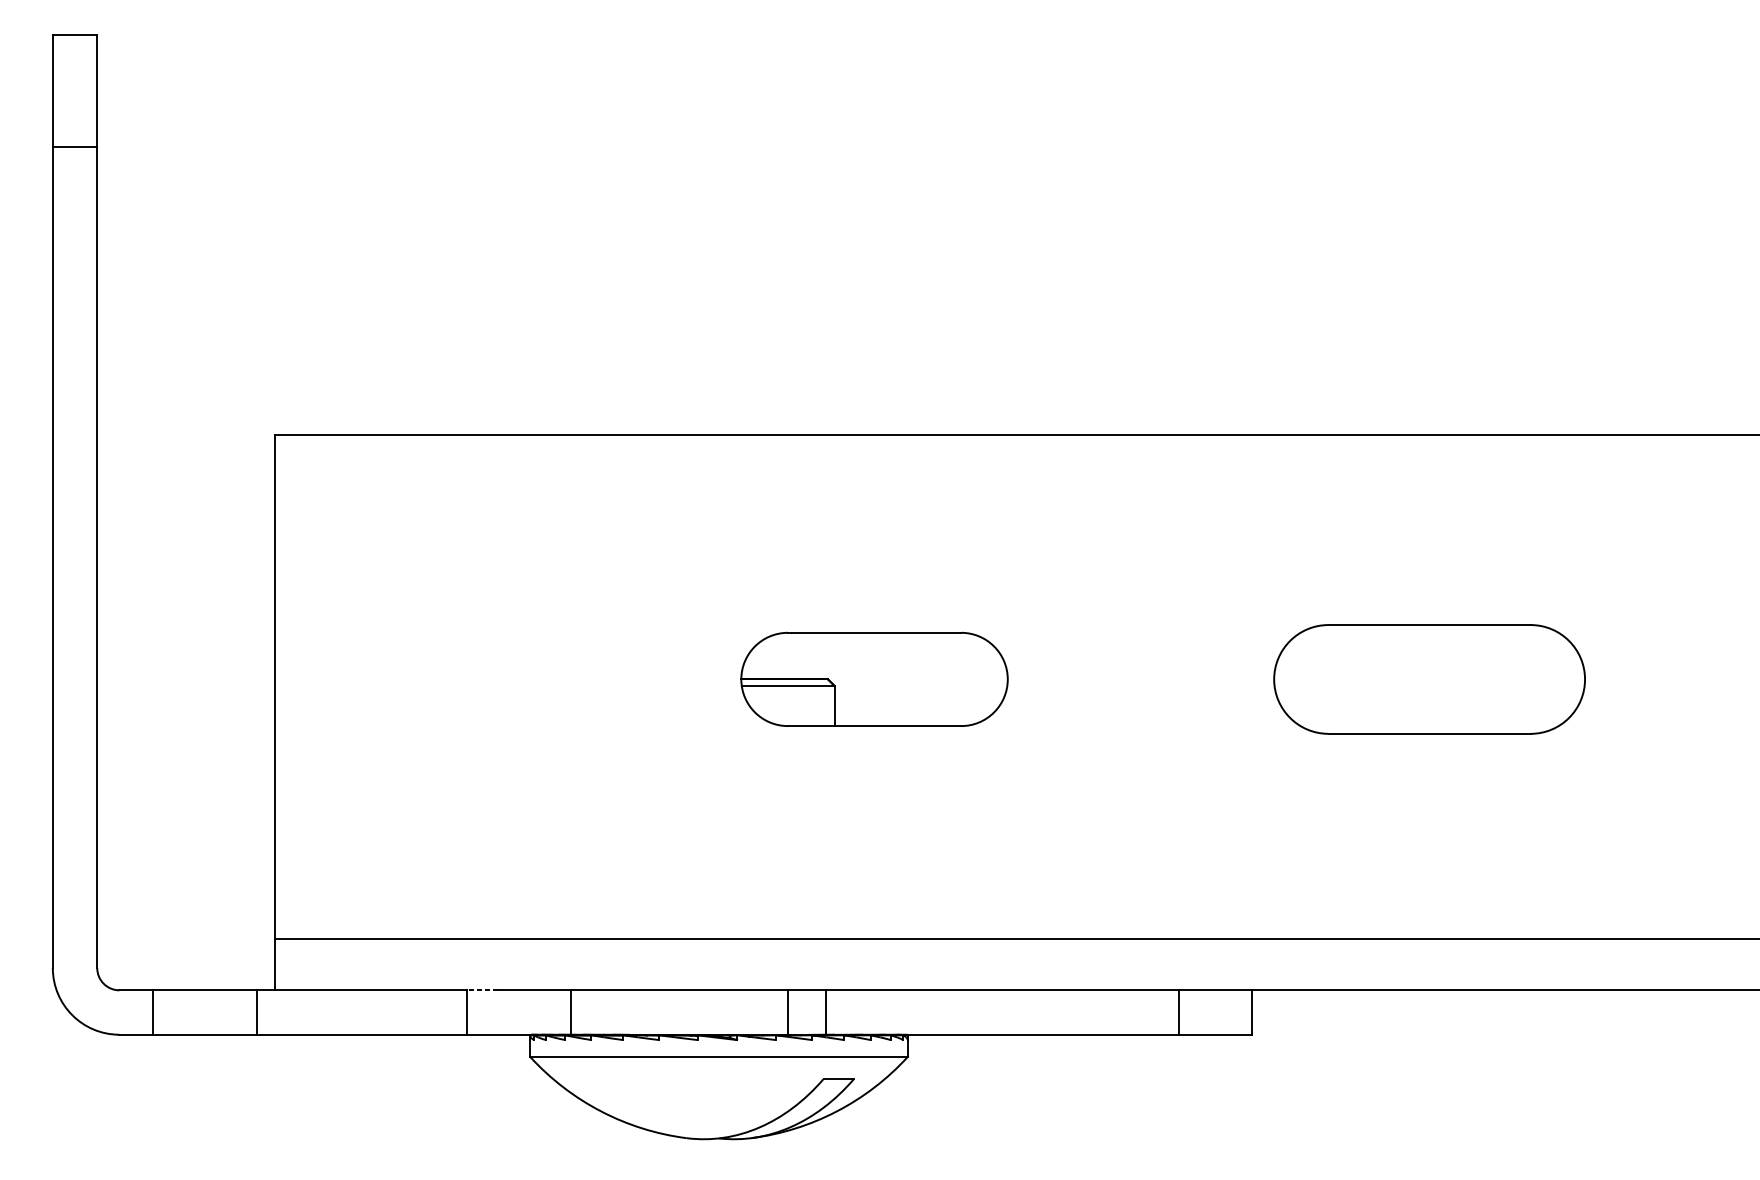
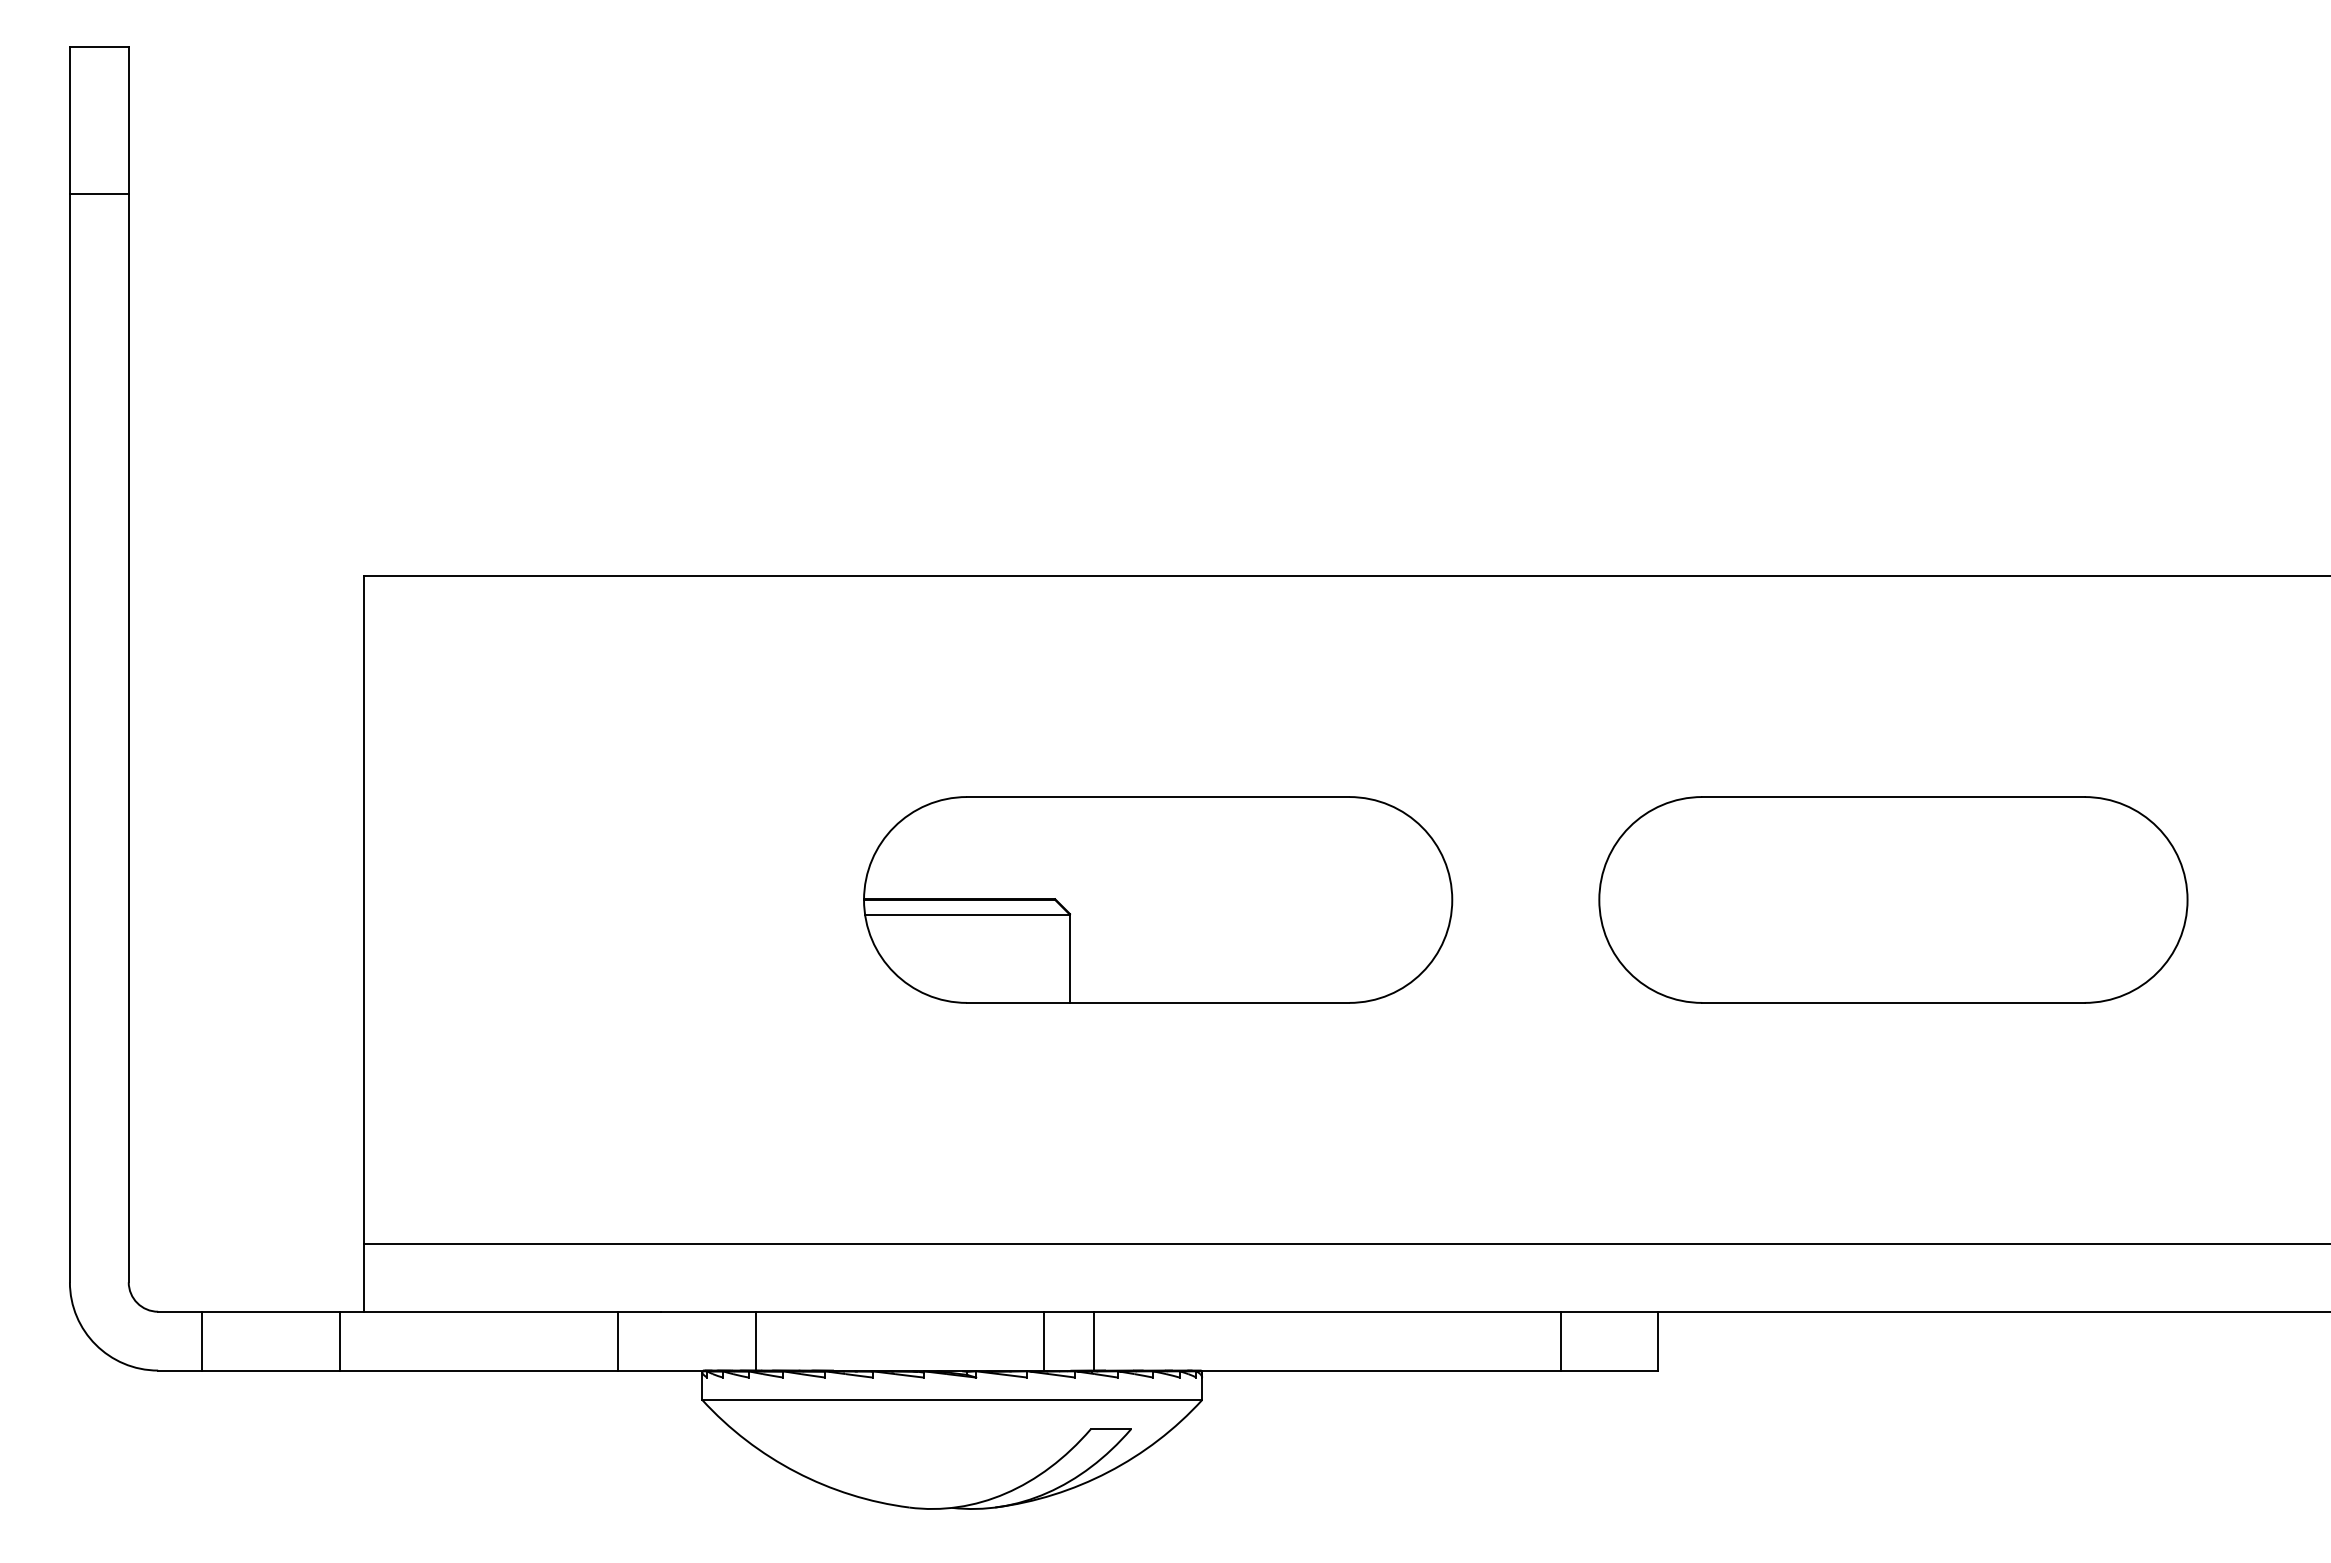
part: (874, 679) -> (1158, 899), size x1.67
part: (1429, 679) -> (1893, 899), size x1.43
line: (482, 990) -> (638, 1311), dashed -> solid

